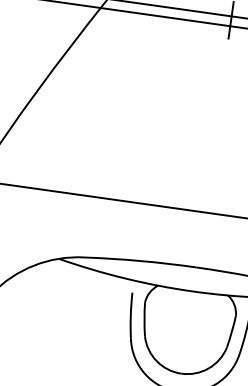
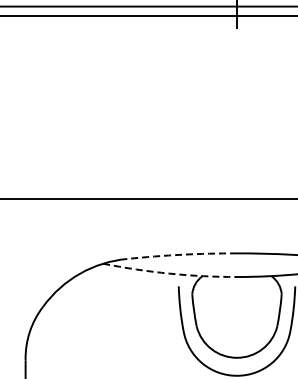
arc: (140, 260) -> (182, 254), solid -> dashed
arc: (124, 278) -> (169, 273), solid -> dashed

